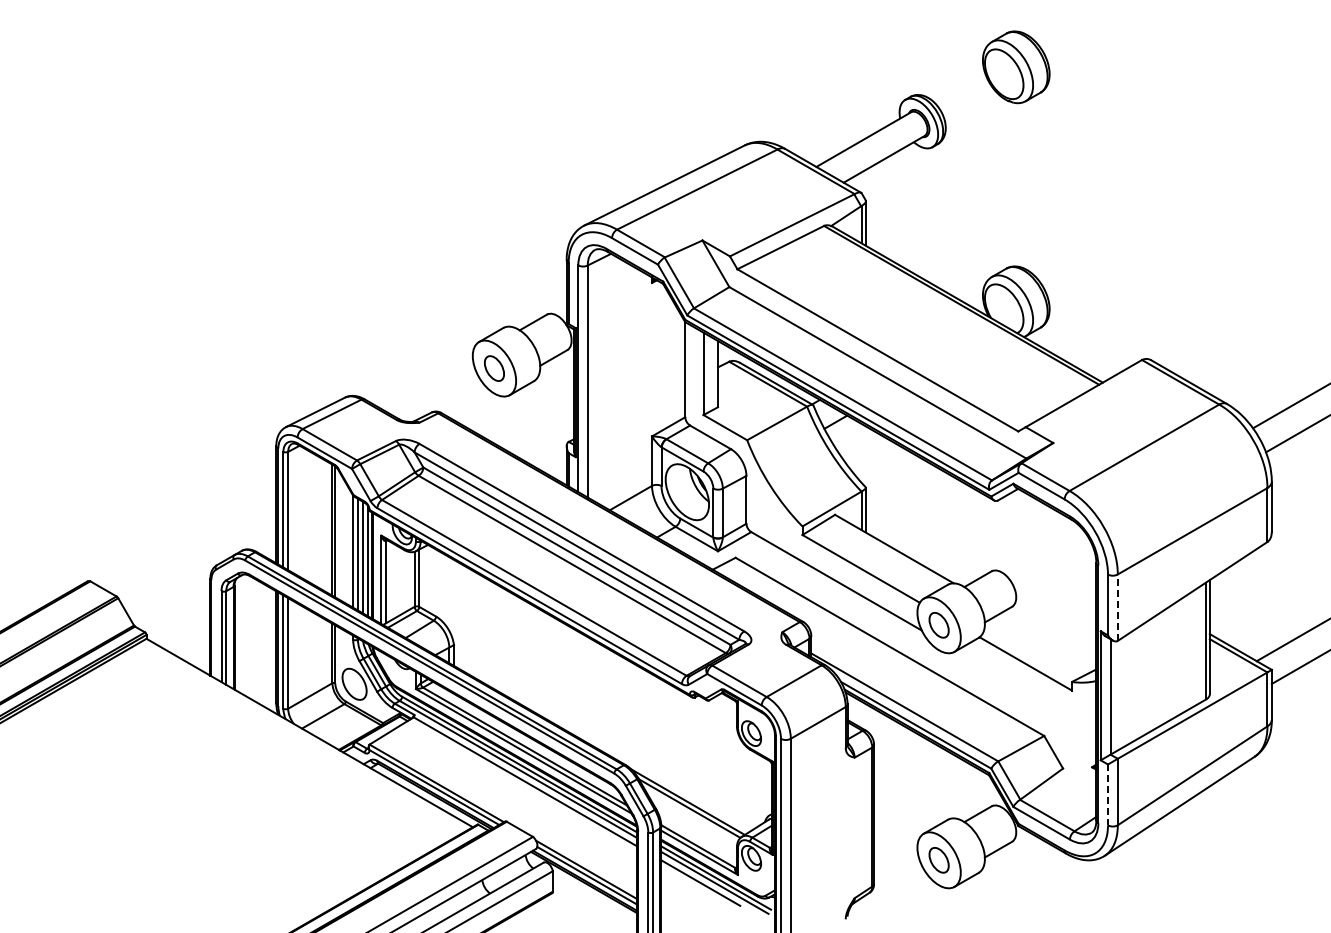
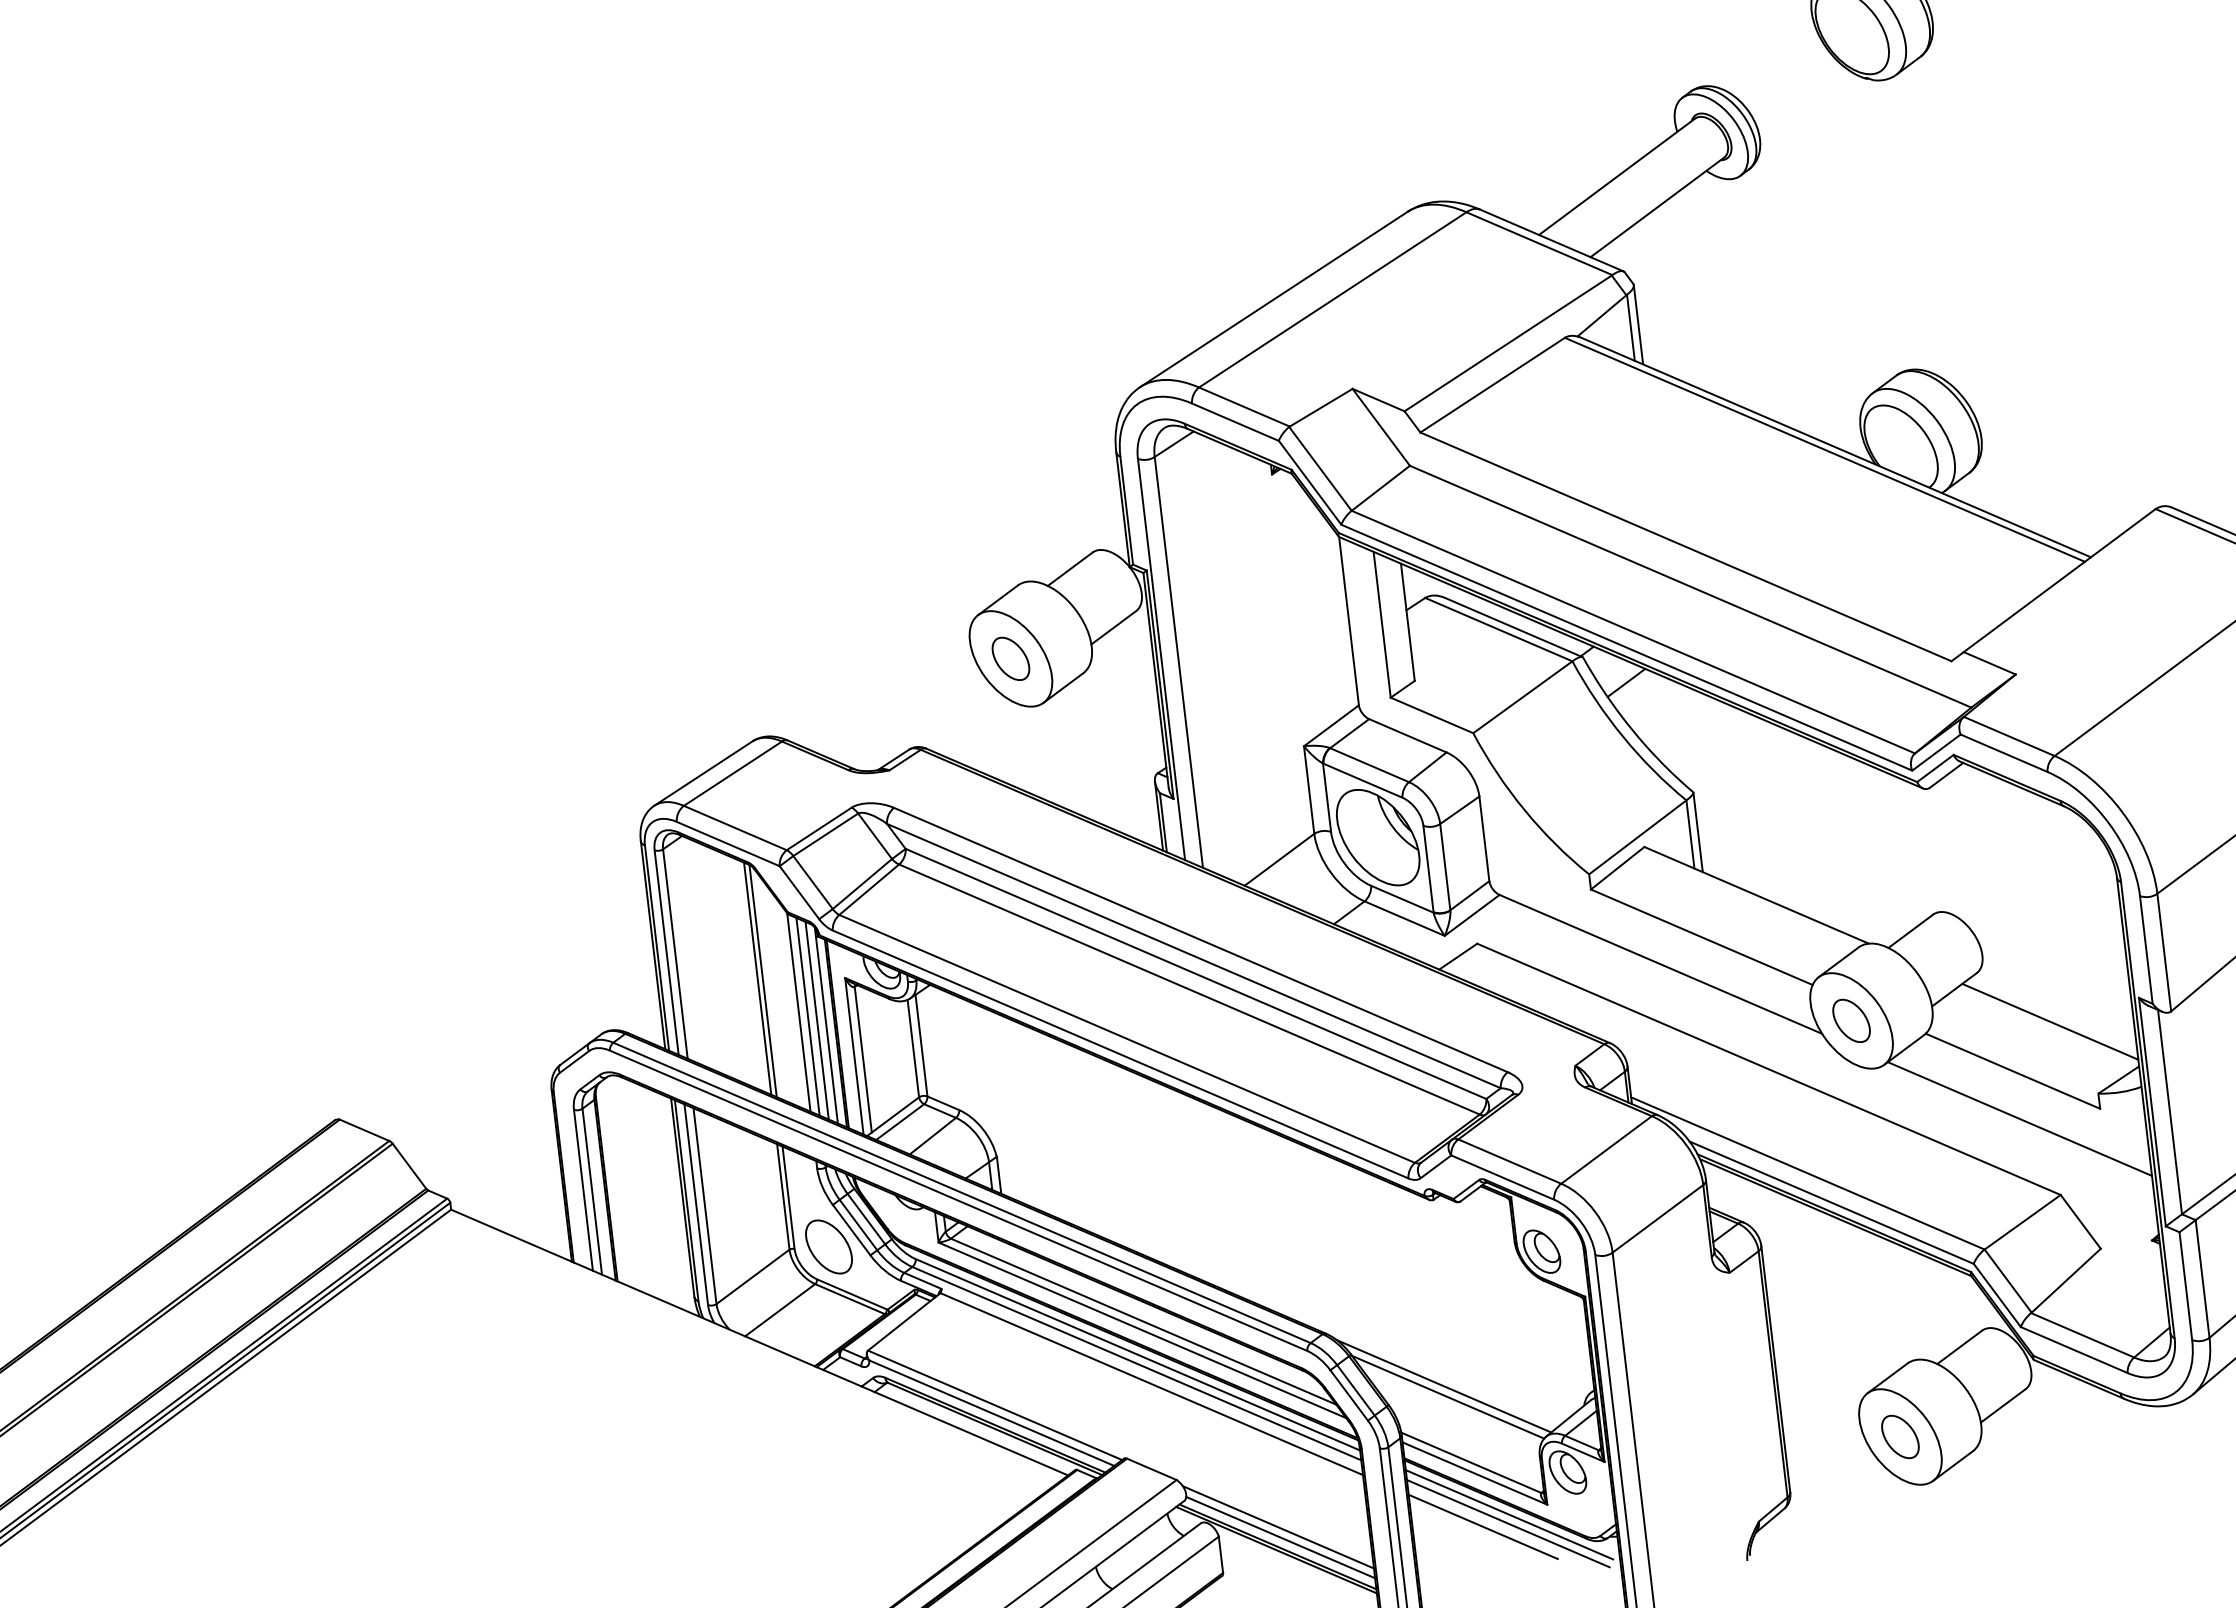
line: (1117, 607) -> (2163, 952), dashed -> solid
line: (1049, 638) -> (2049, 1021), added
line: (1026, 690) -> (2019, 1118), added
line: (1107, 795) -> (2185, 1287), dashed -> solid

